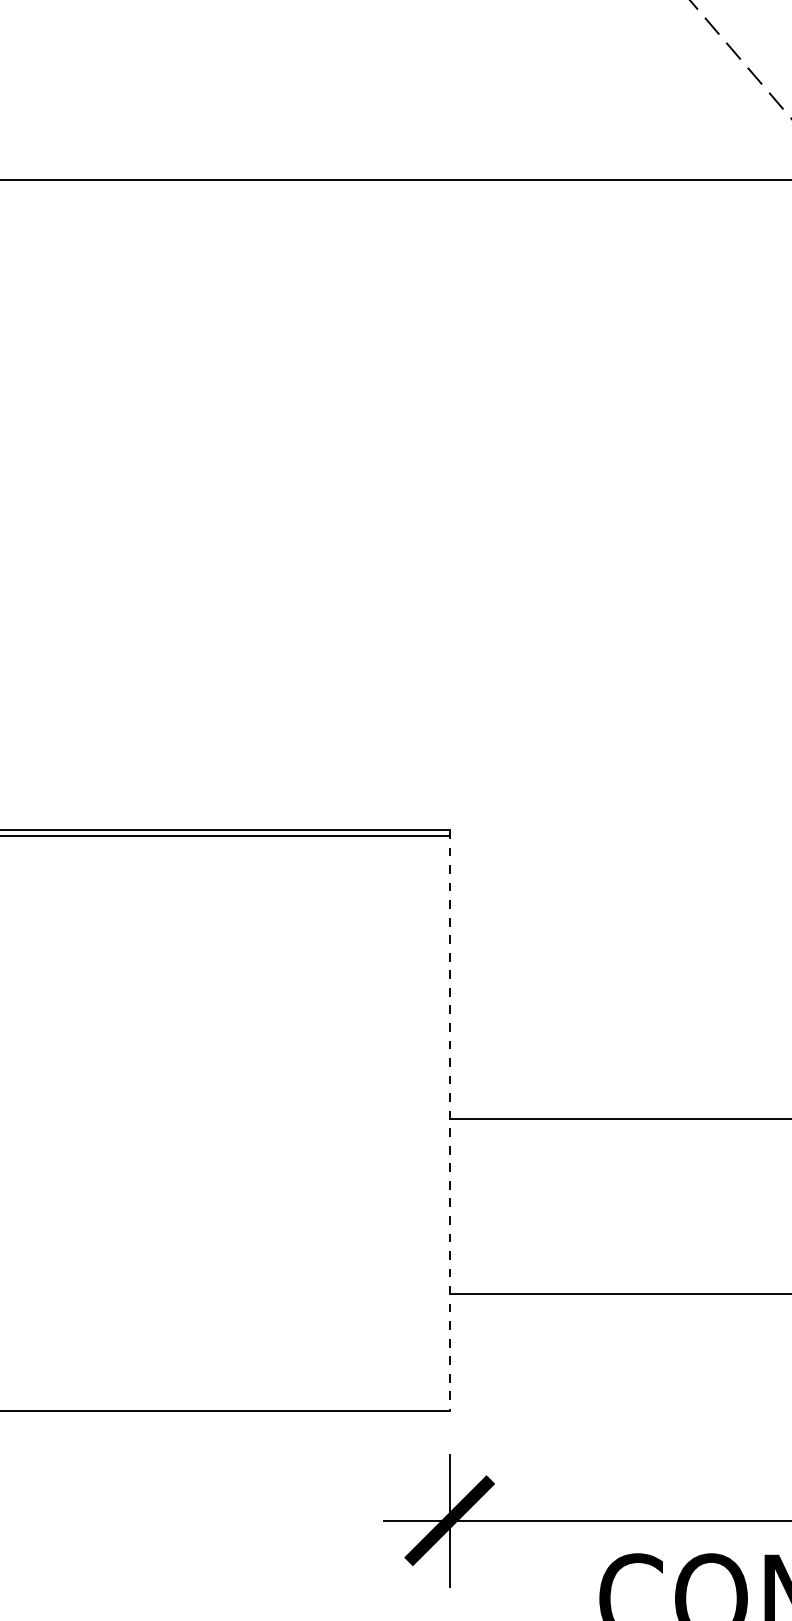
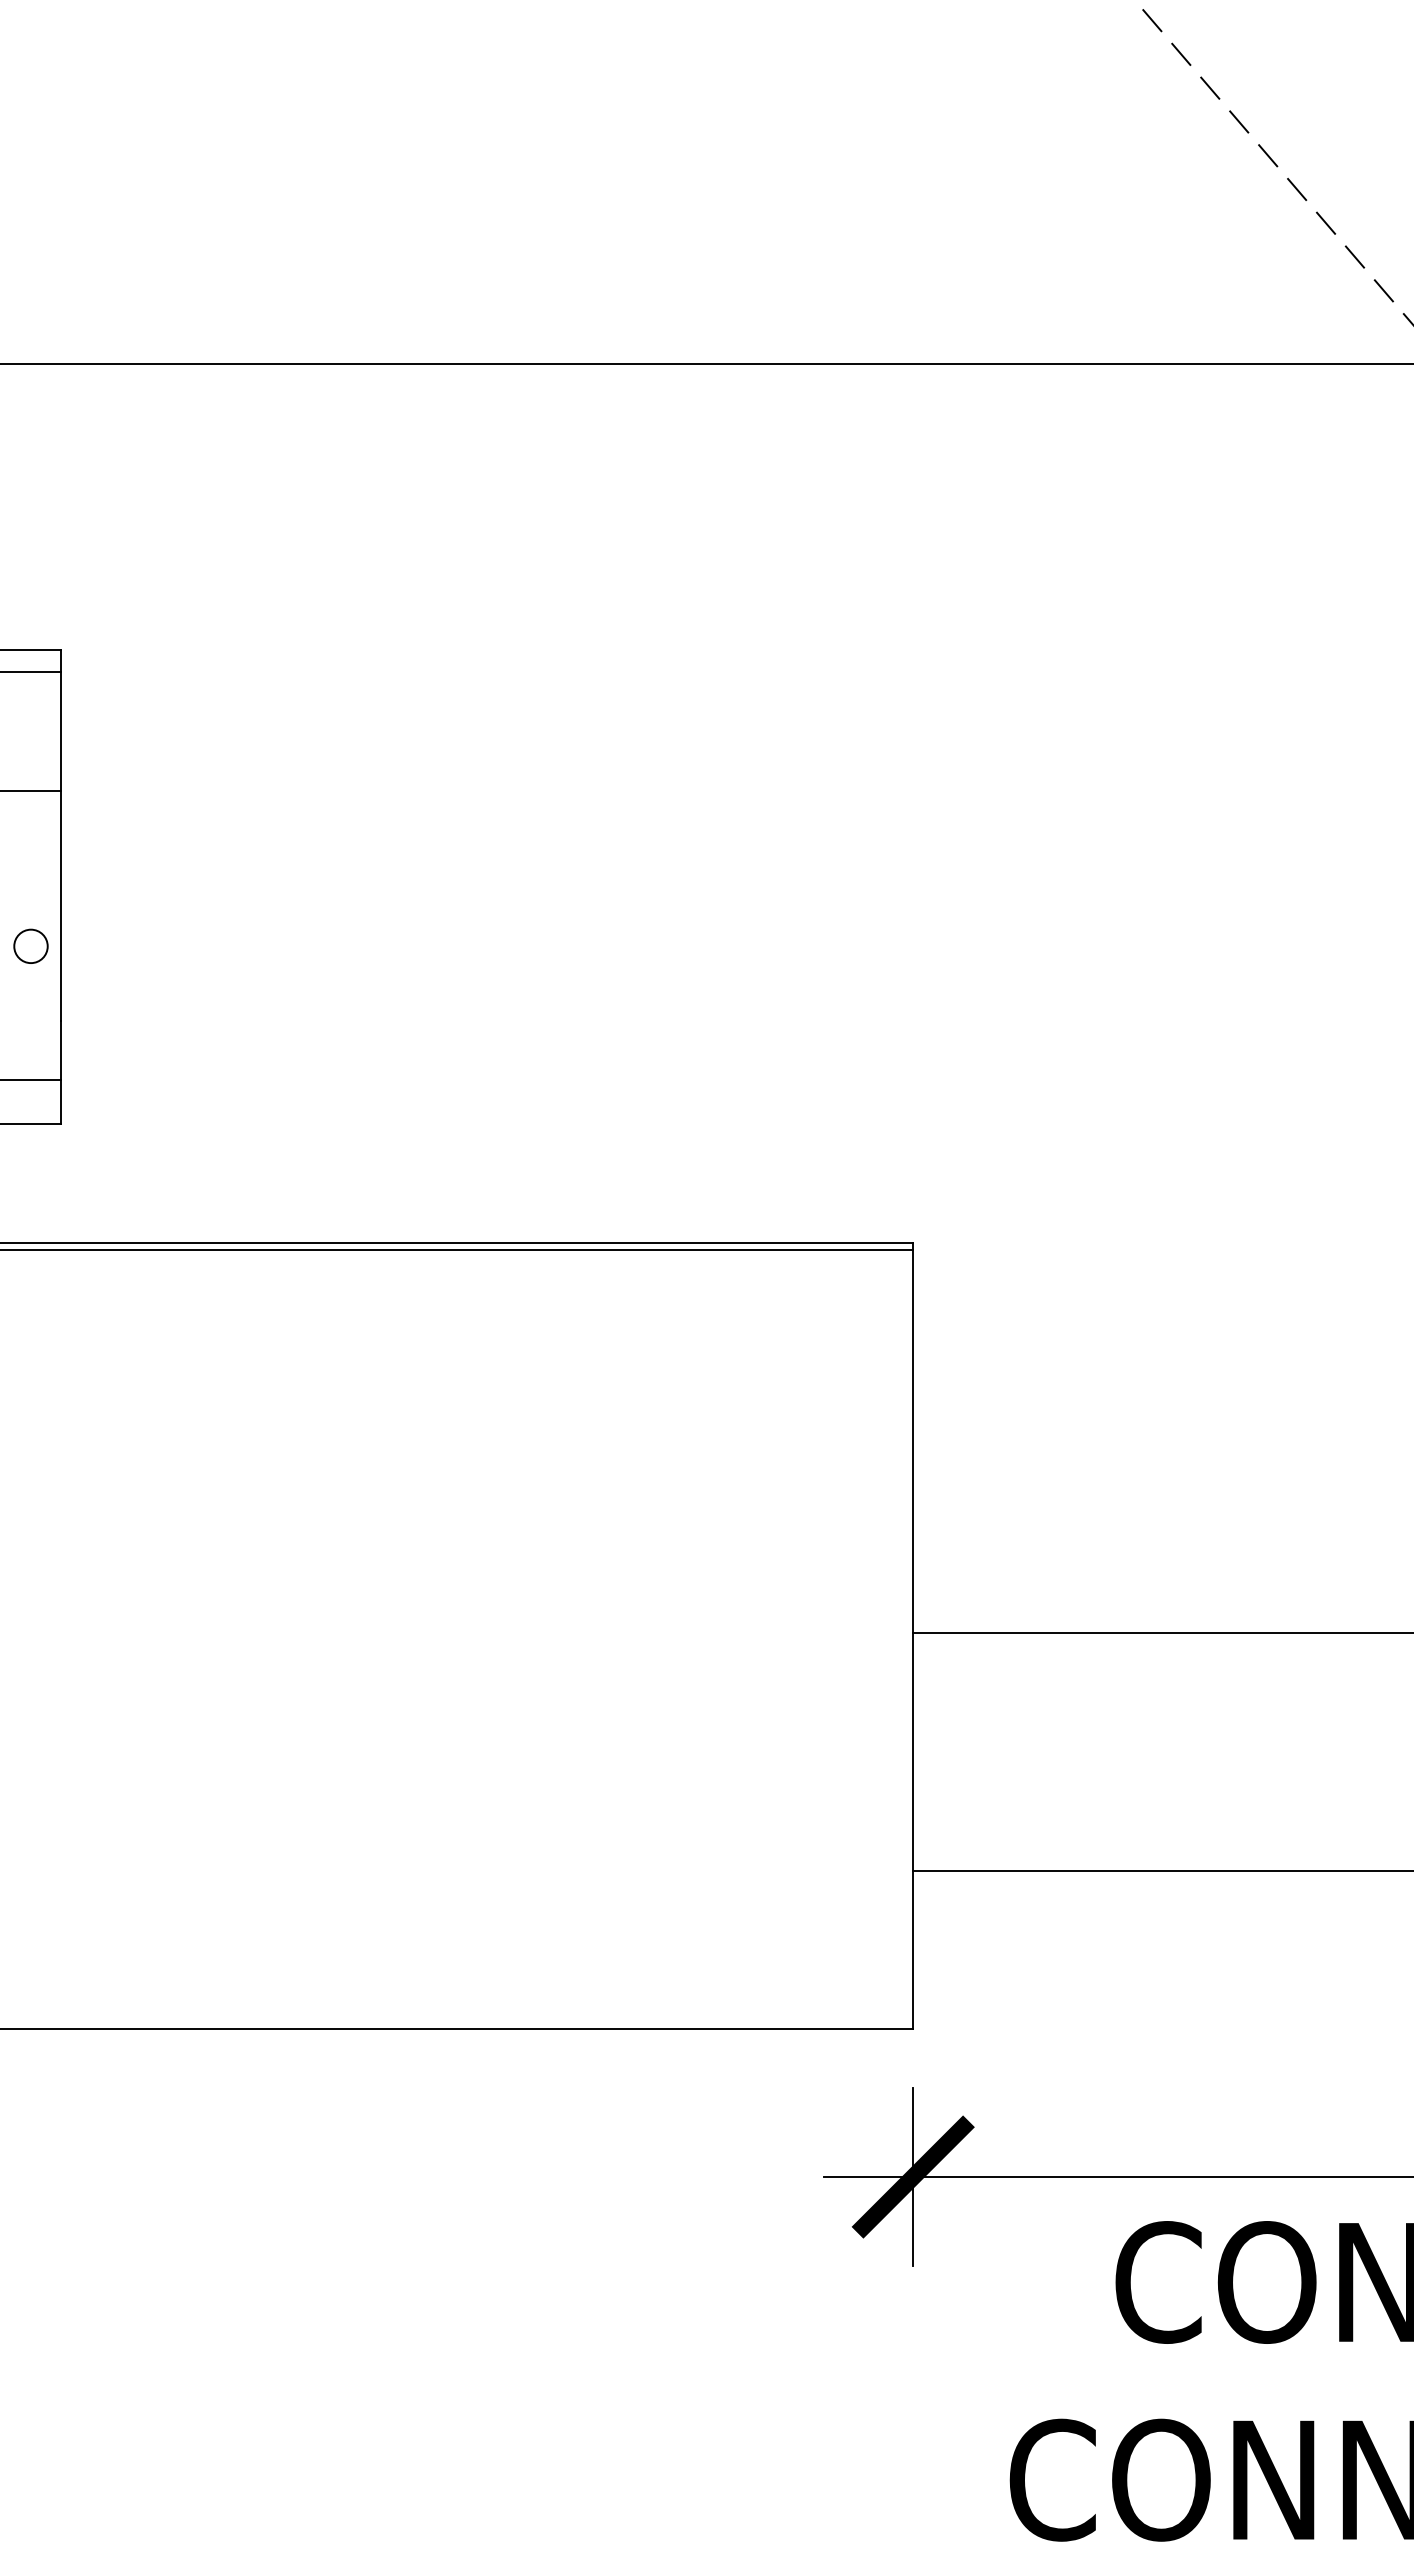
line: (449, 1120) -> (913, 1635), dashed -> solid

